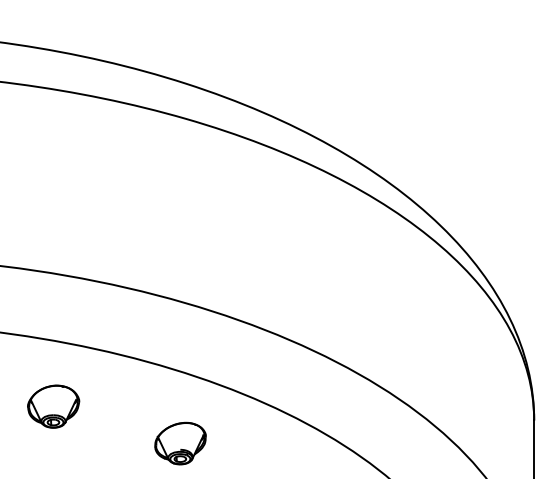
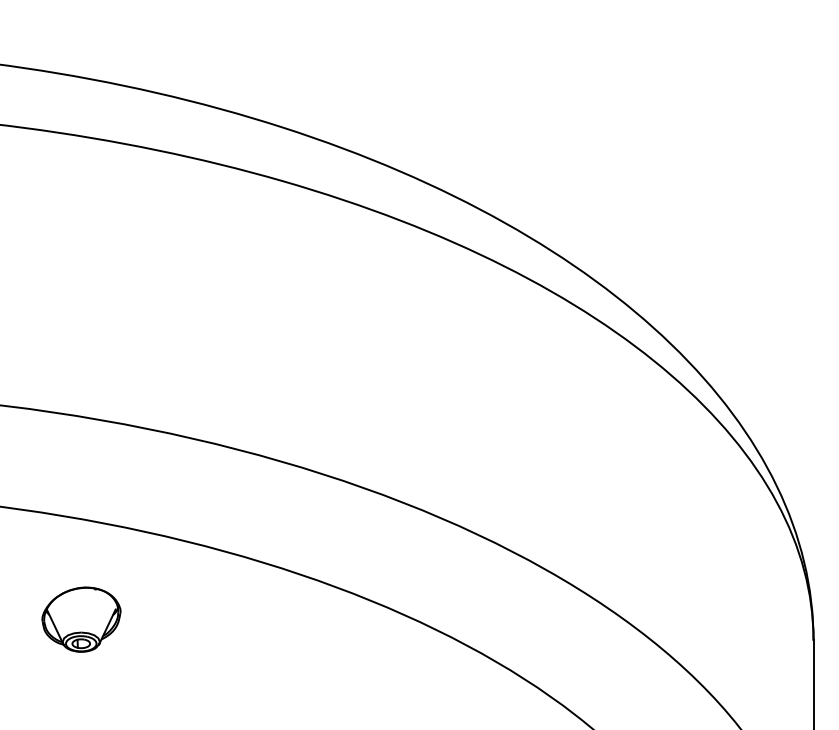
part: (180, 443) -> (274, 675), removed

